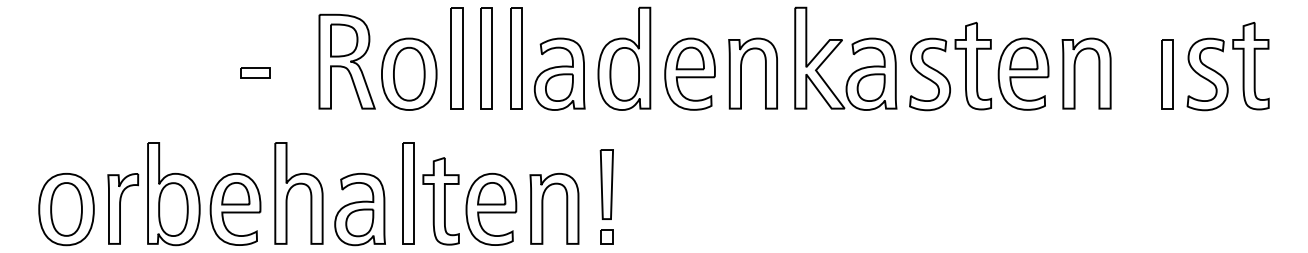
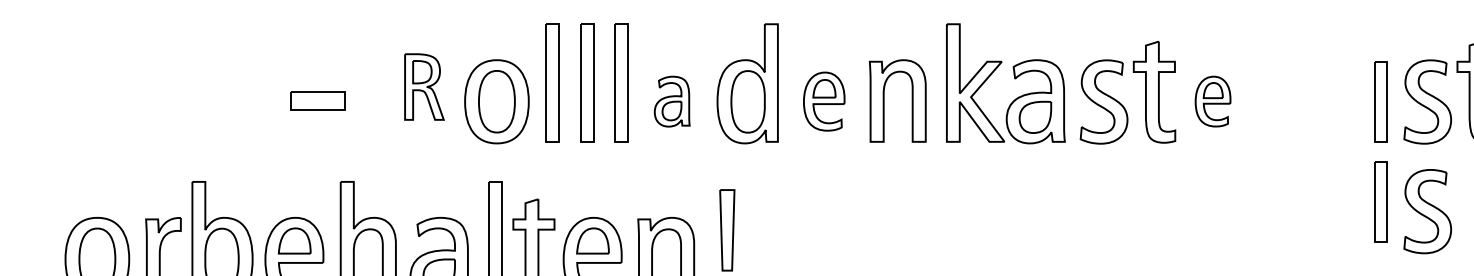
part: (346, 61) -> (423, 86), size x0.6
part: (255, 72) -> (317, 99), size x1.6
part: (559, 73) -> (672, 100), size x0.6
part: (689, 73) -> (823, 100), size x0.7
part: (1023, 73) -> (1212, 100), size x0.6
part: (1075, 73) -> (1273, 100), removed
part: (1167, 160) -> (1380, 202), added
part: (1207, 168) -> (1427, 211), added

